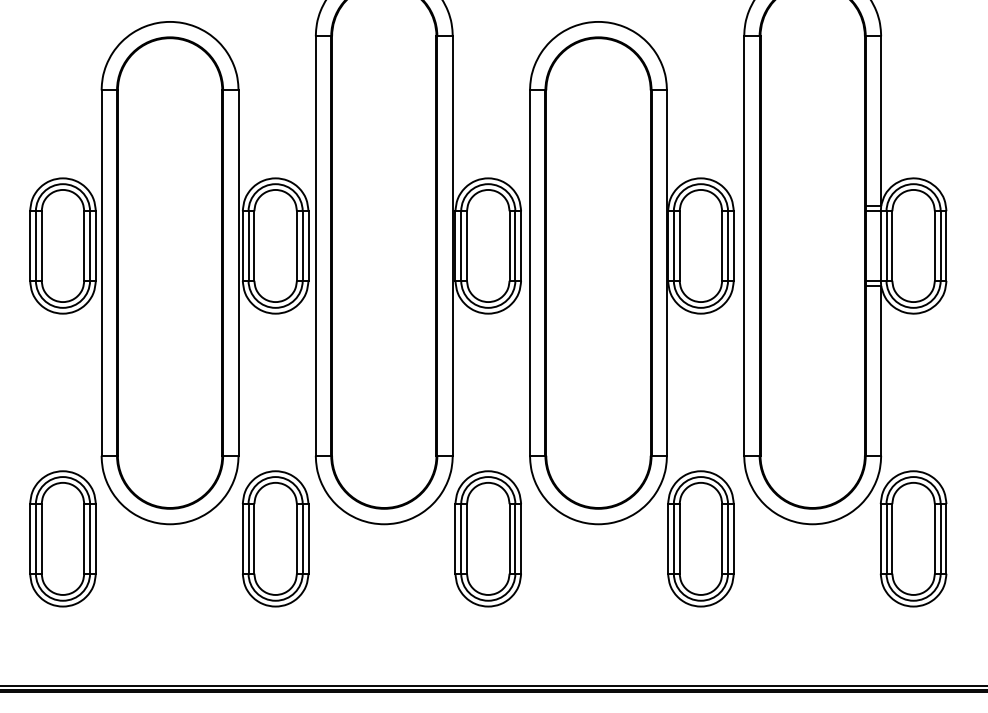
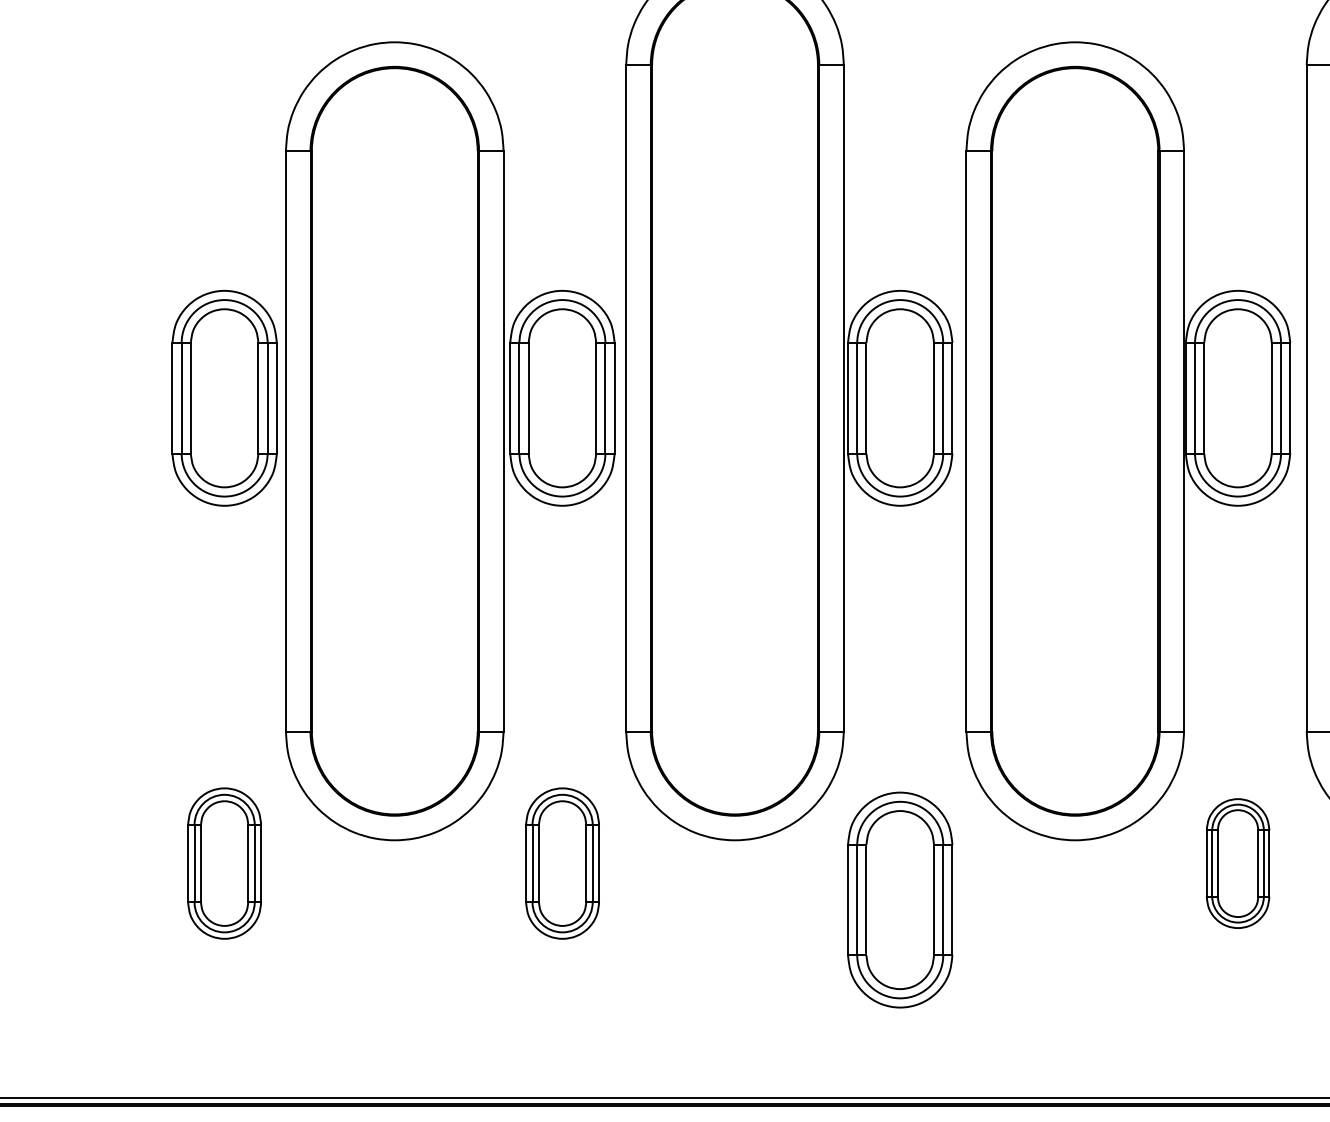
part: (62, 538) -> (223, 862), size x0.7
part: (275, 538) -> (562, 862), size x0.7
part: (487, 538) -> (898, 899), moved
part: (700, 538) -> (1237, 862), size x0.6

